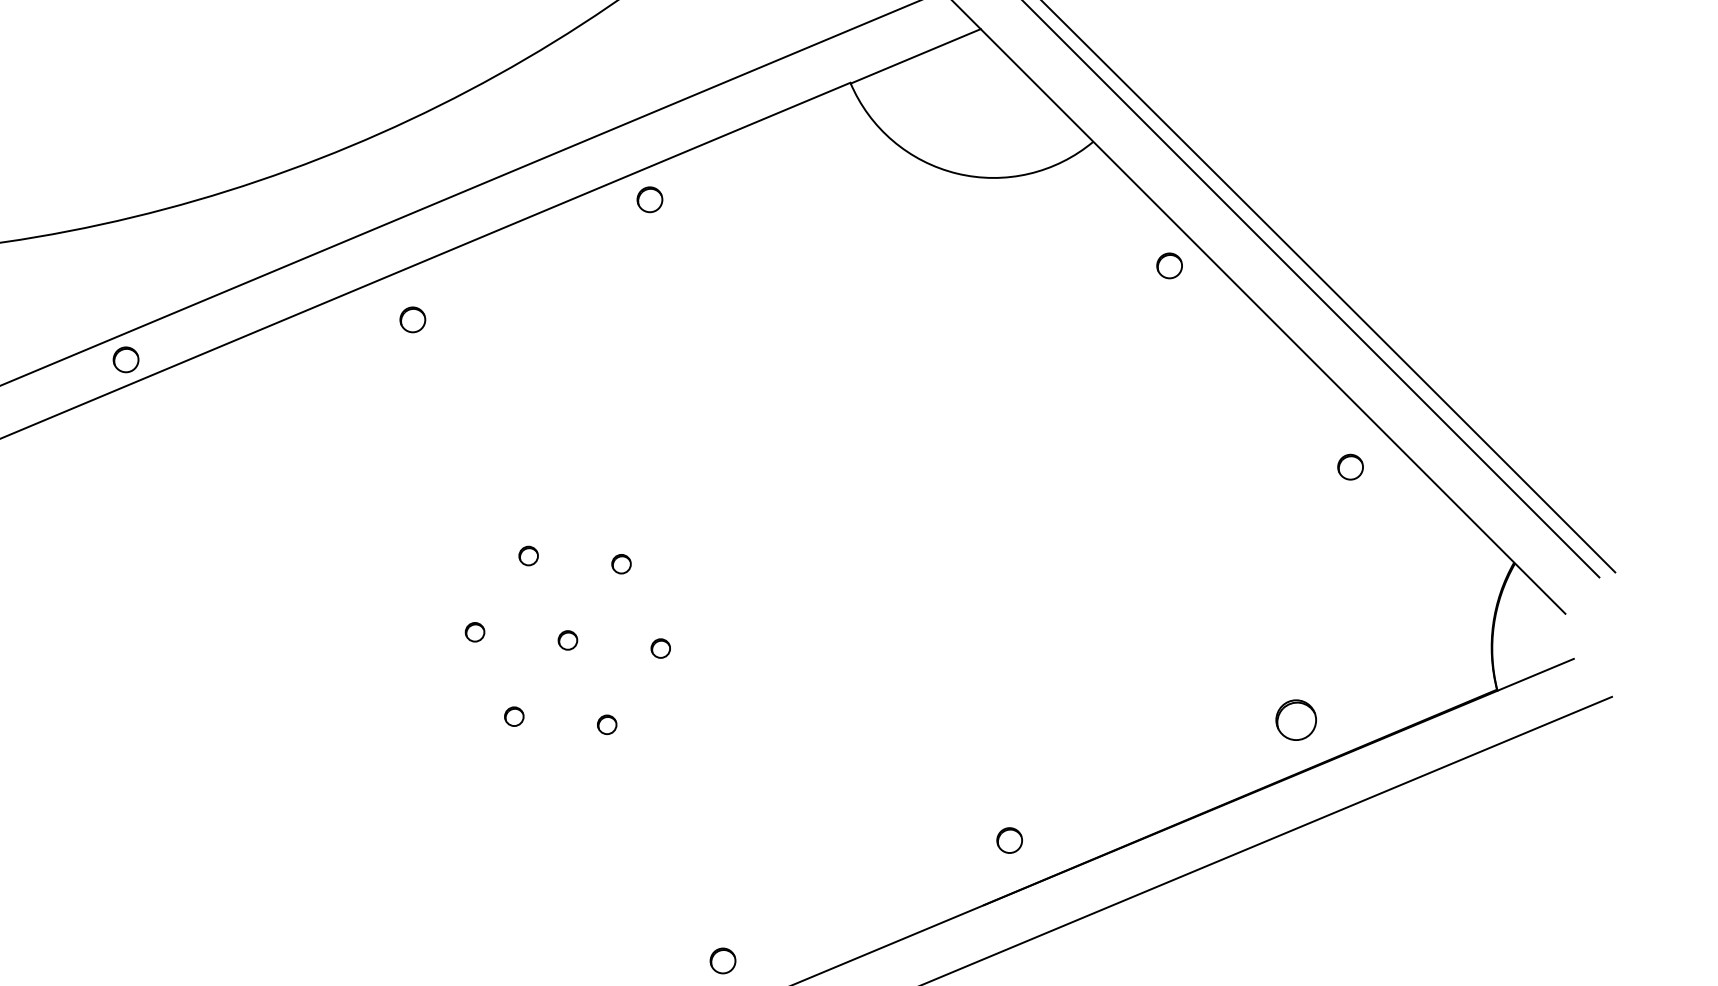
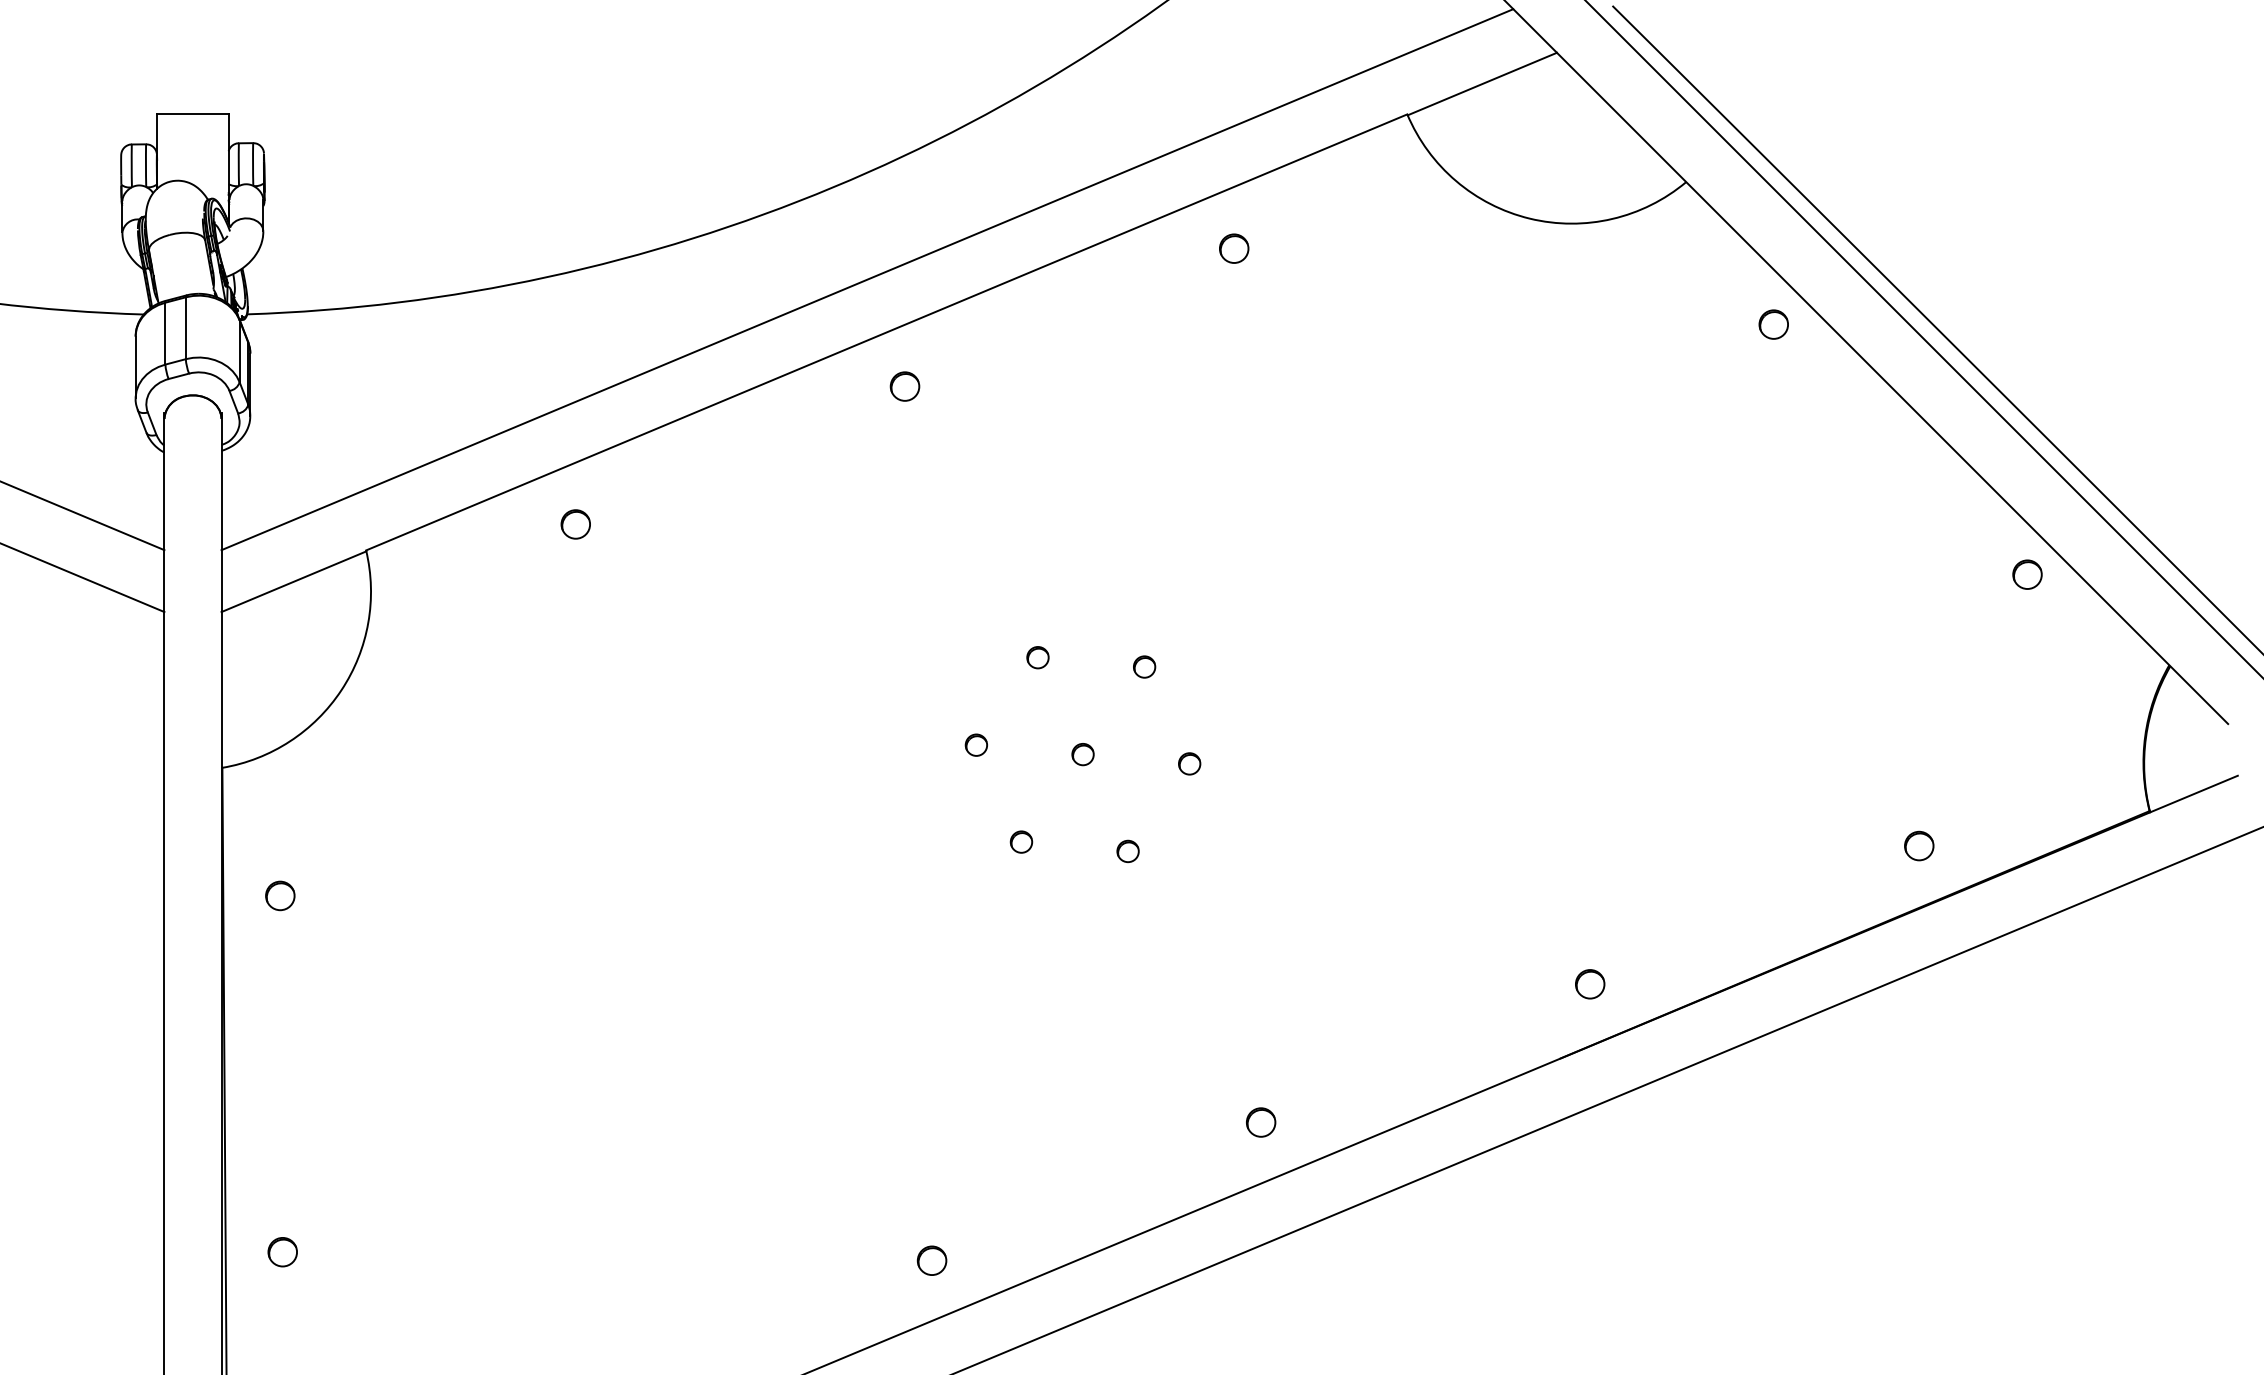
part: (650, 199) -> (1234, 248), moved
part: (125, 359) -> (575, 524), moved
part: (1350, 467) -> (2027, 574), moved
part: (1296, 719) -> (1919, 845), size x0.62

